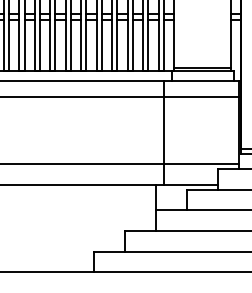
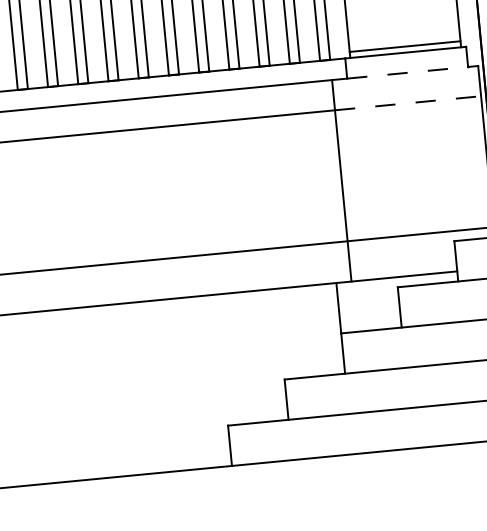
line: (202, 81) -> (407, 72), solid -> dashed
line: (201, 96) -> (408, 102), solid -> dashed

